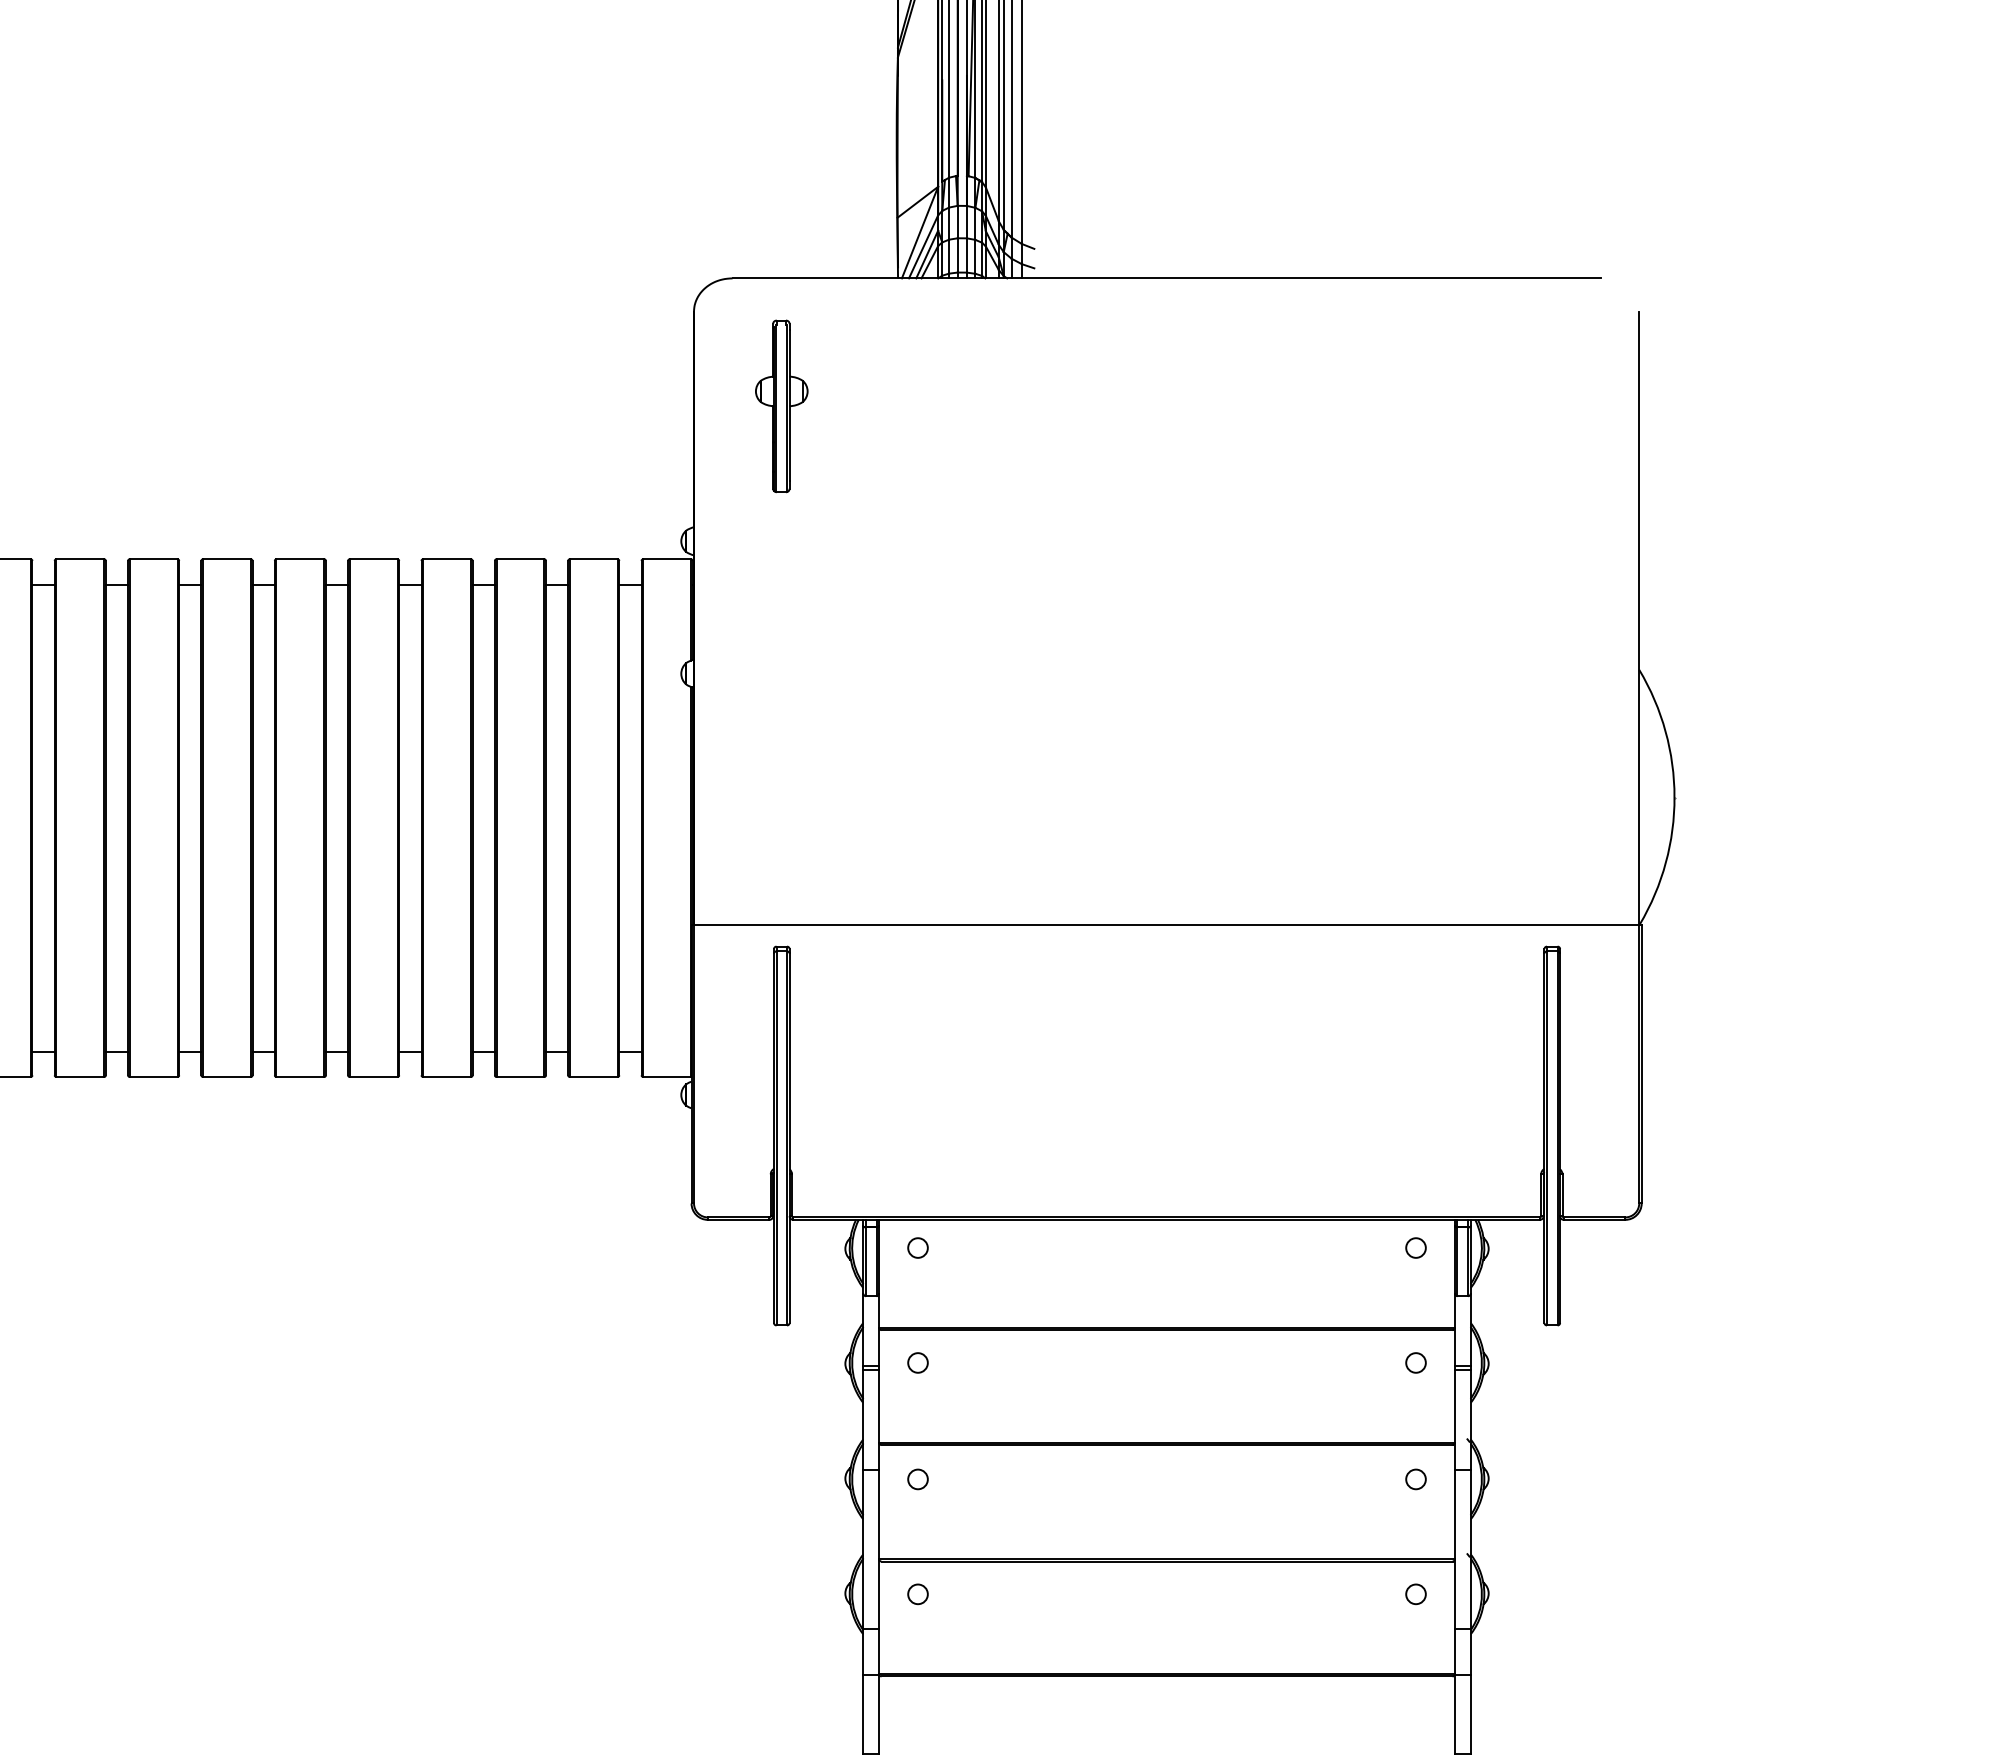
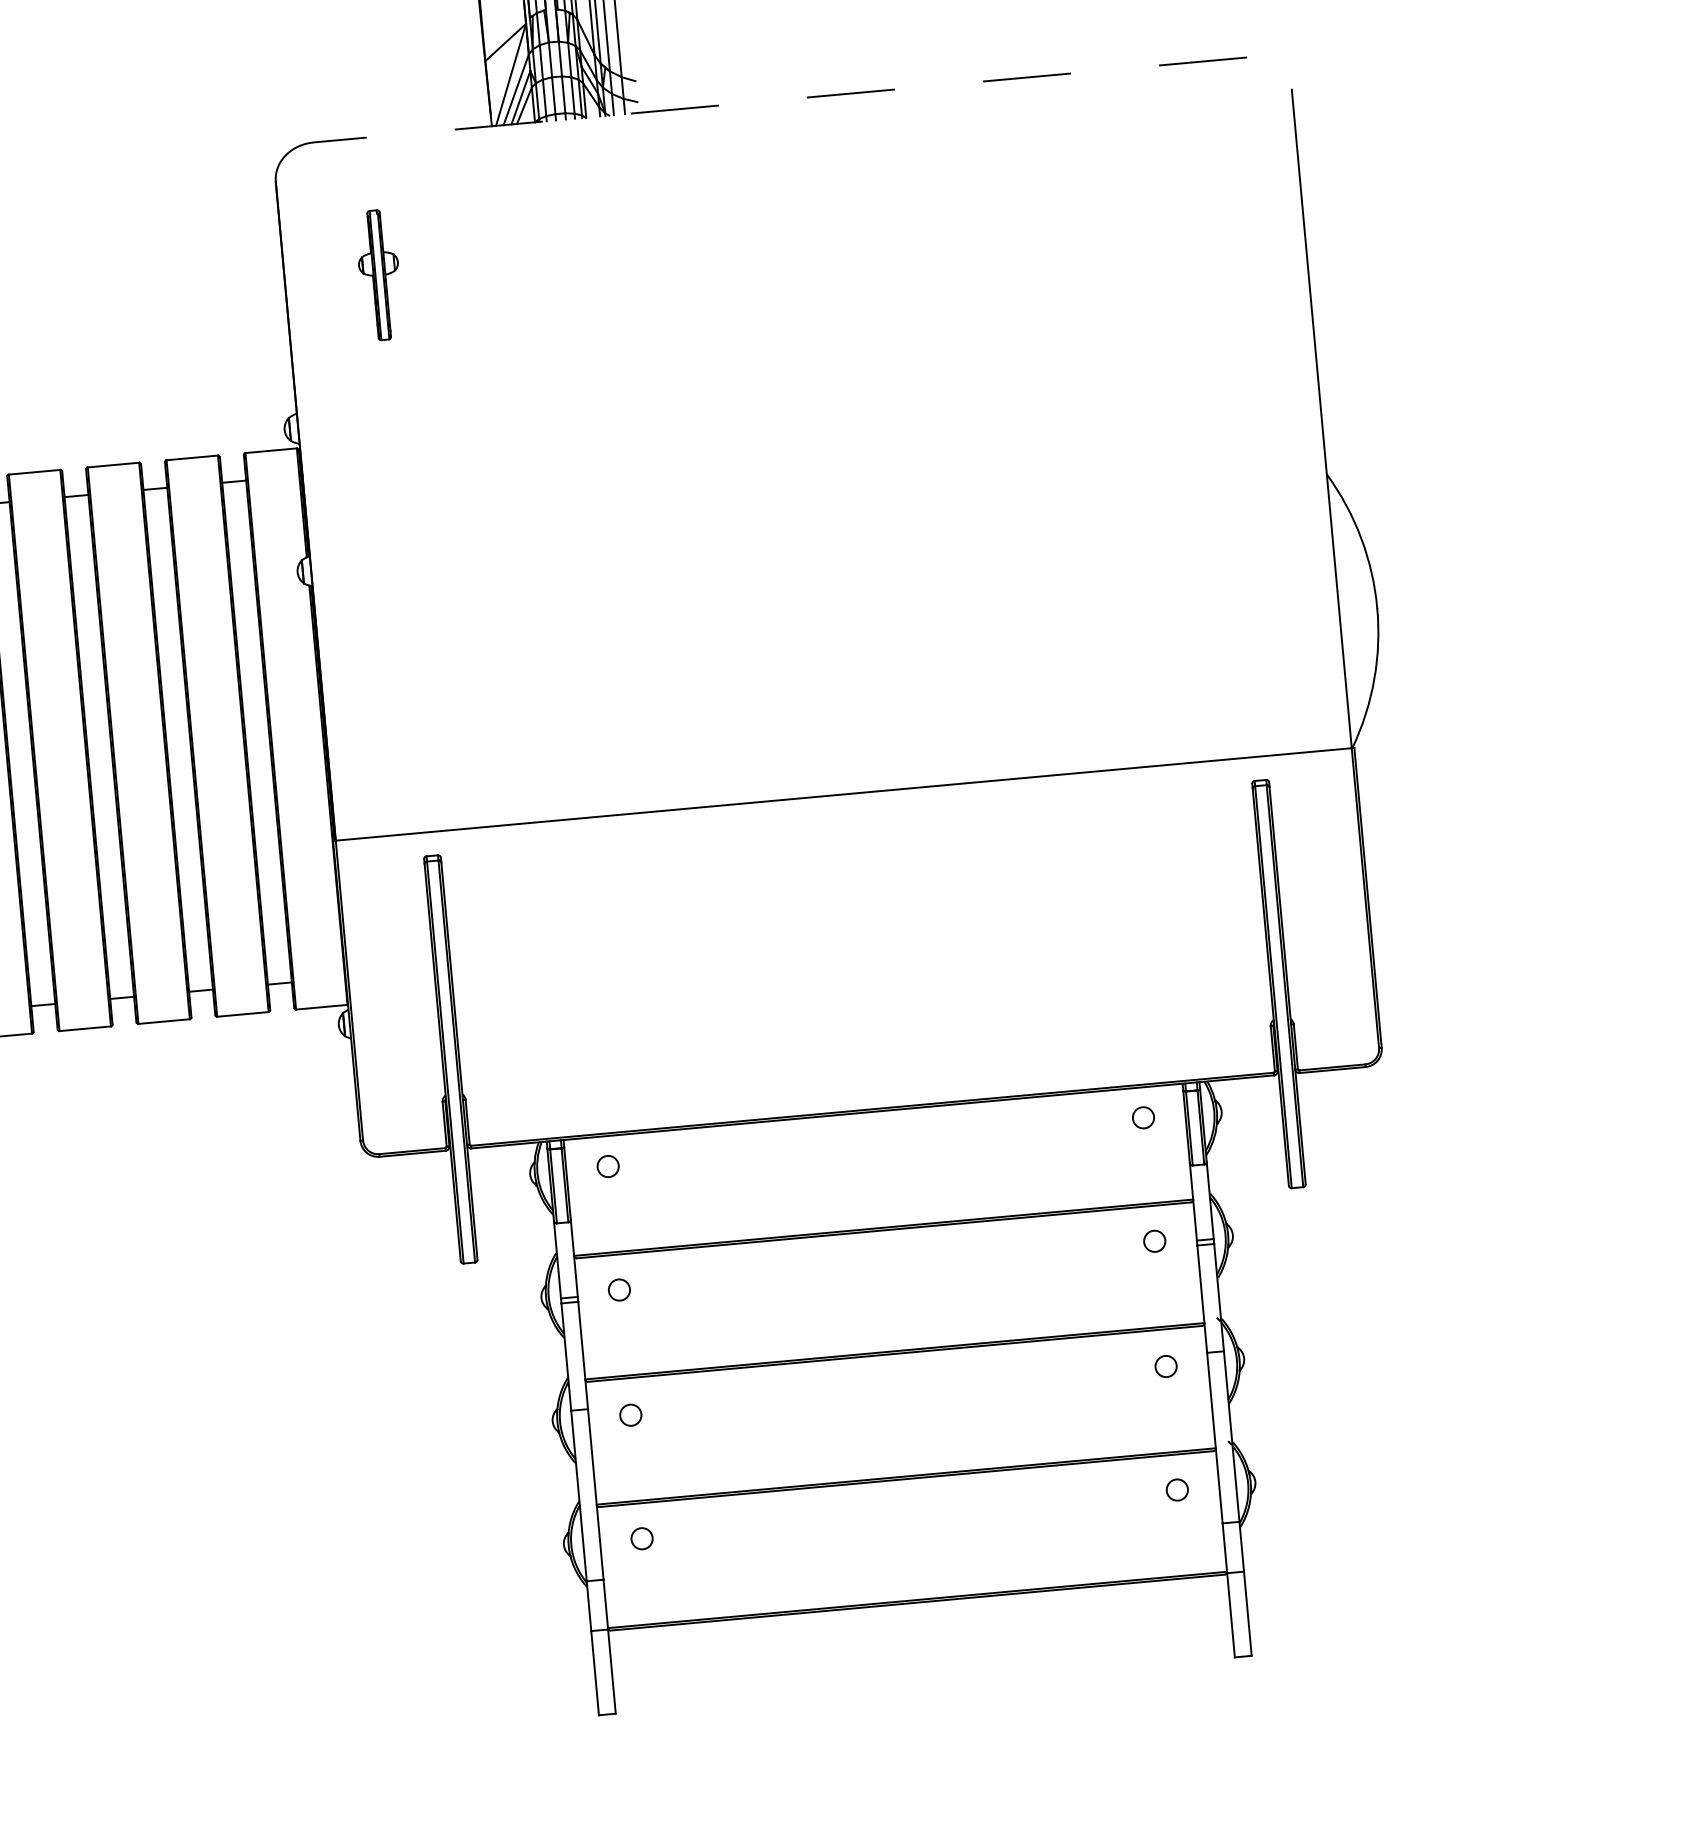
line: (1166, 278) -> (780, 100), solid -> dashed
part: (781, 406) -> (379, 275), size x0.7

